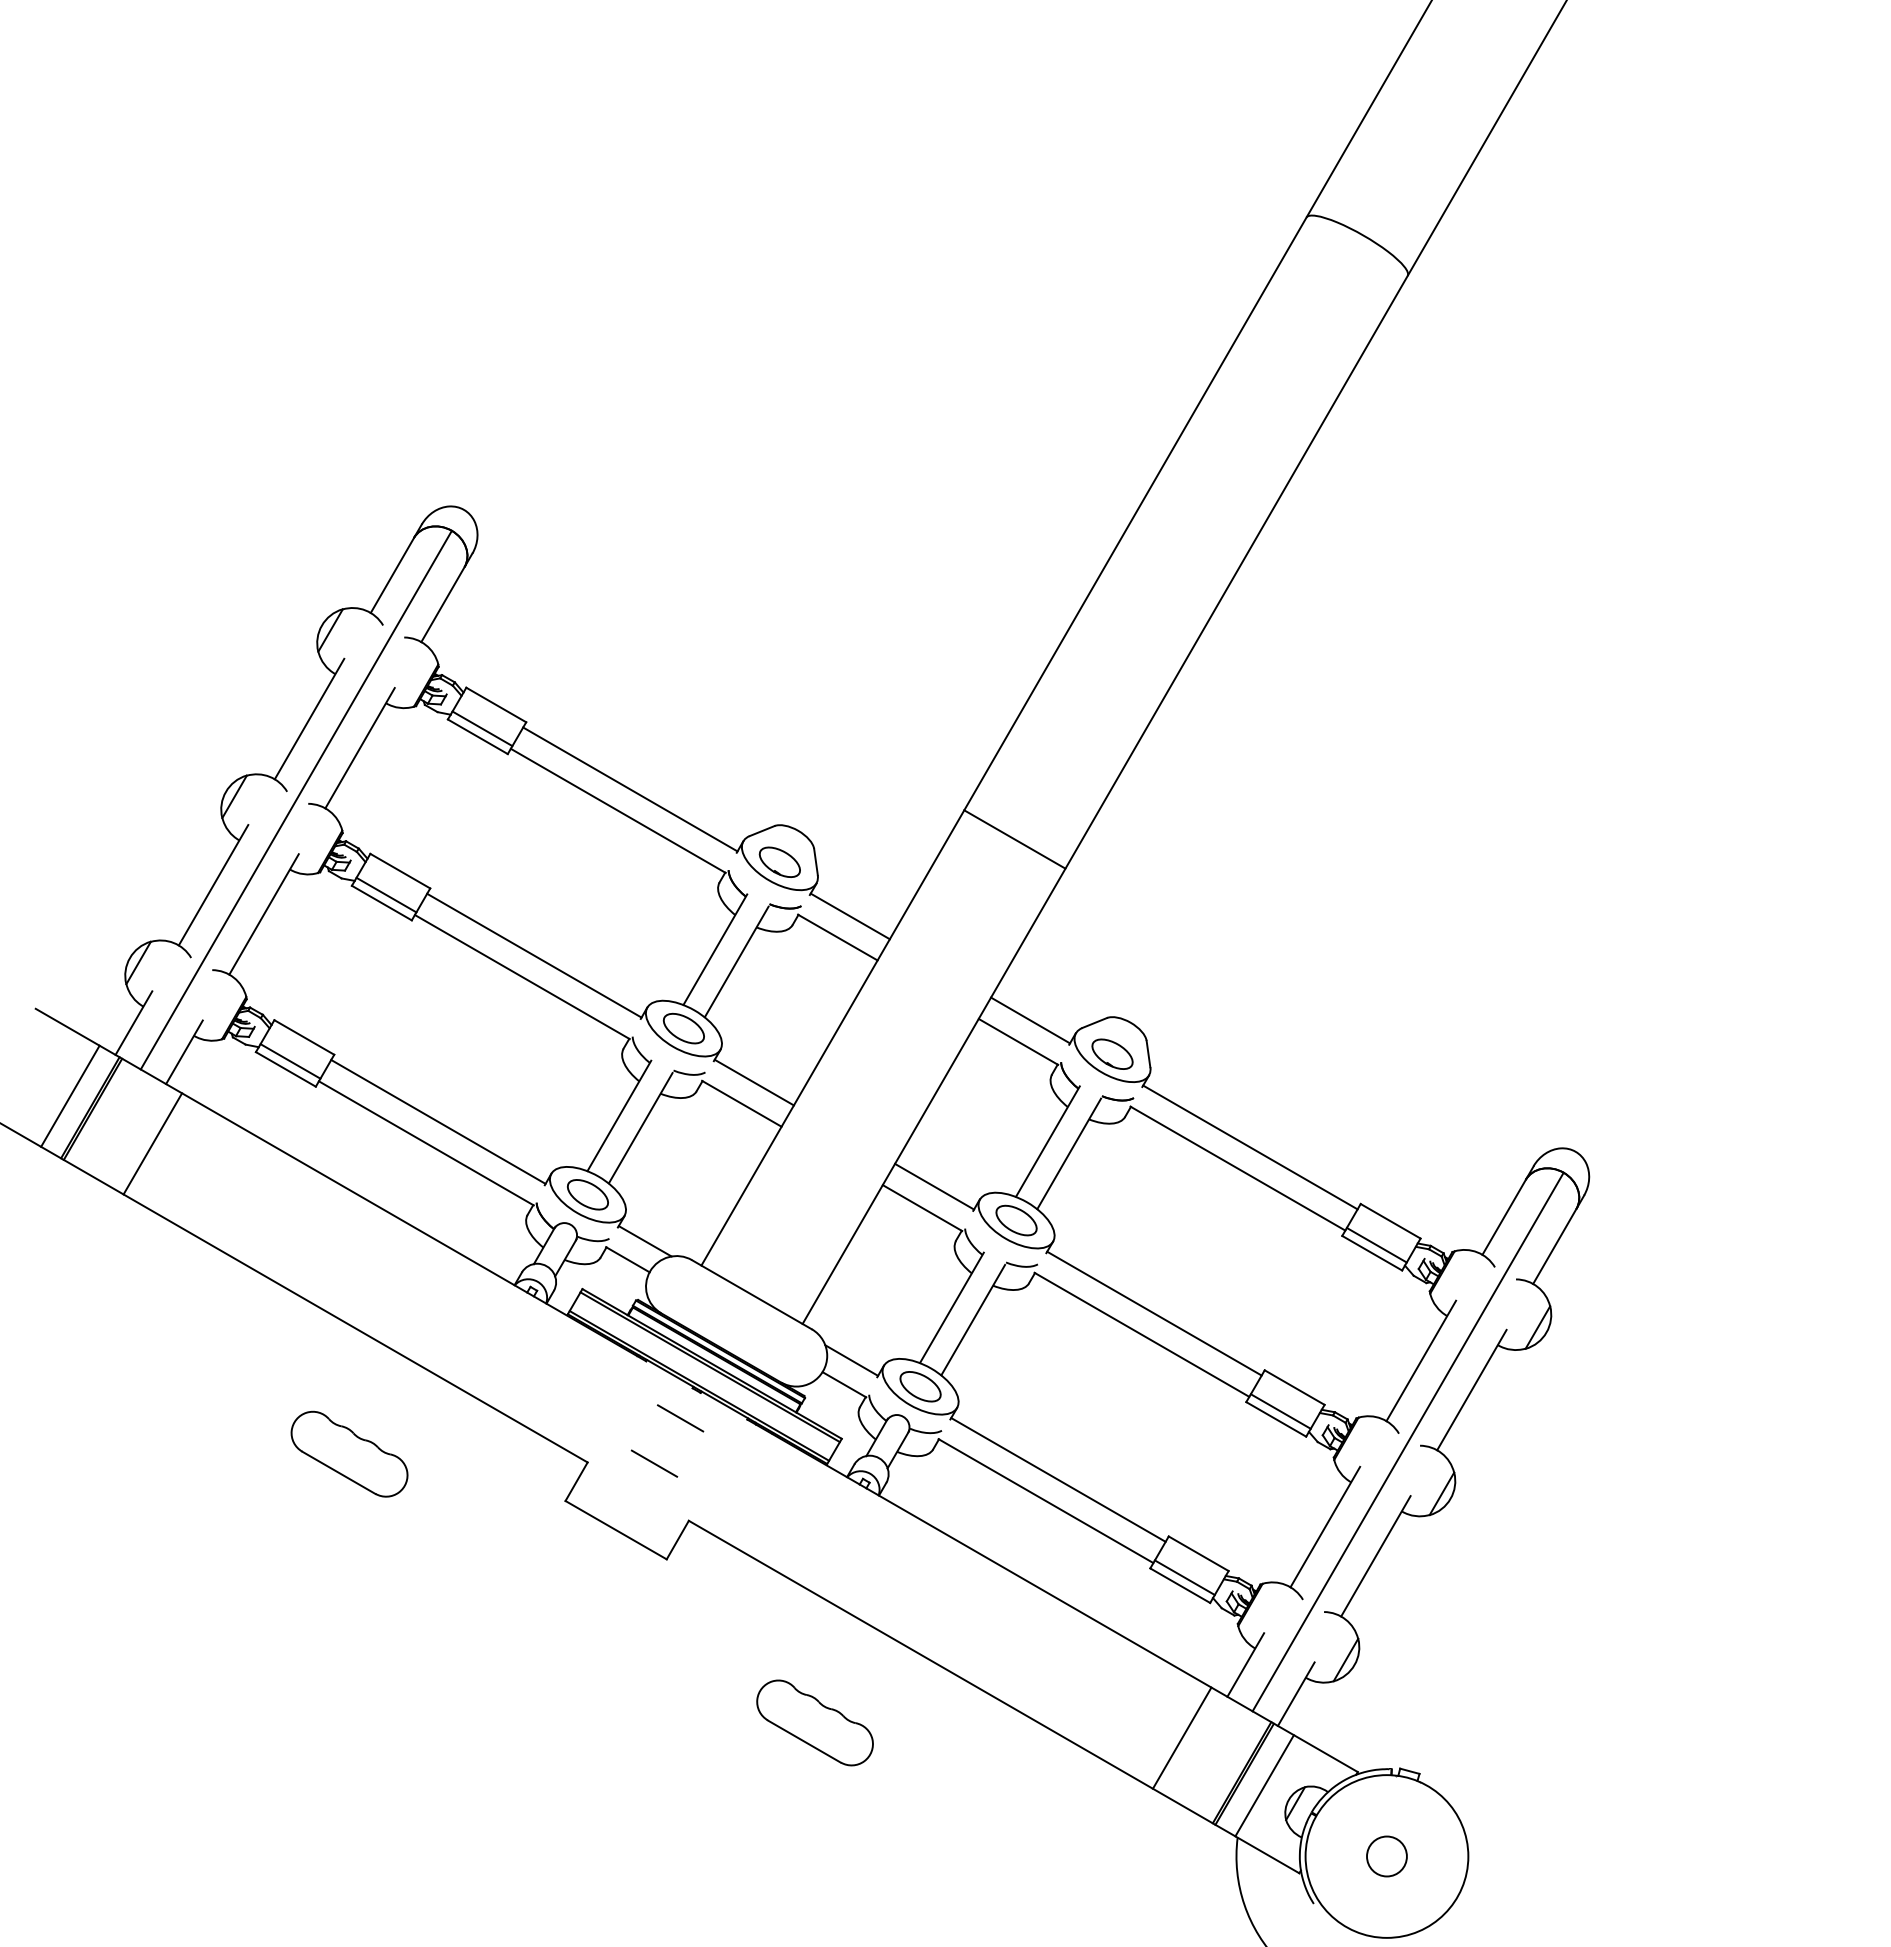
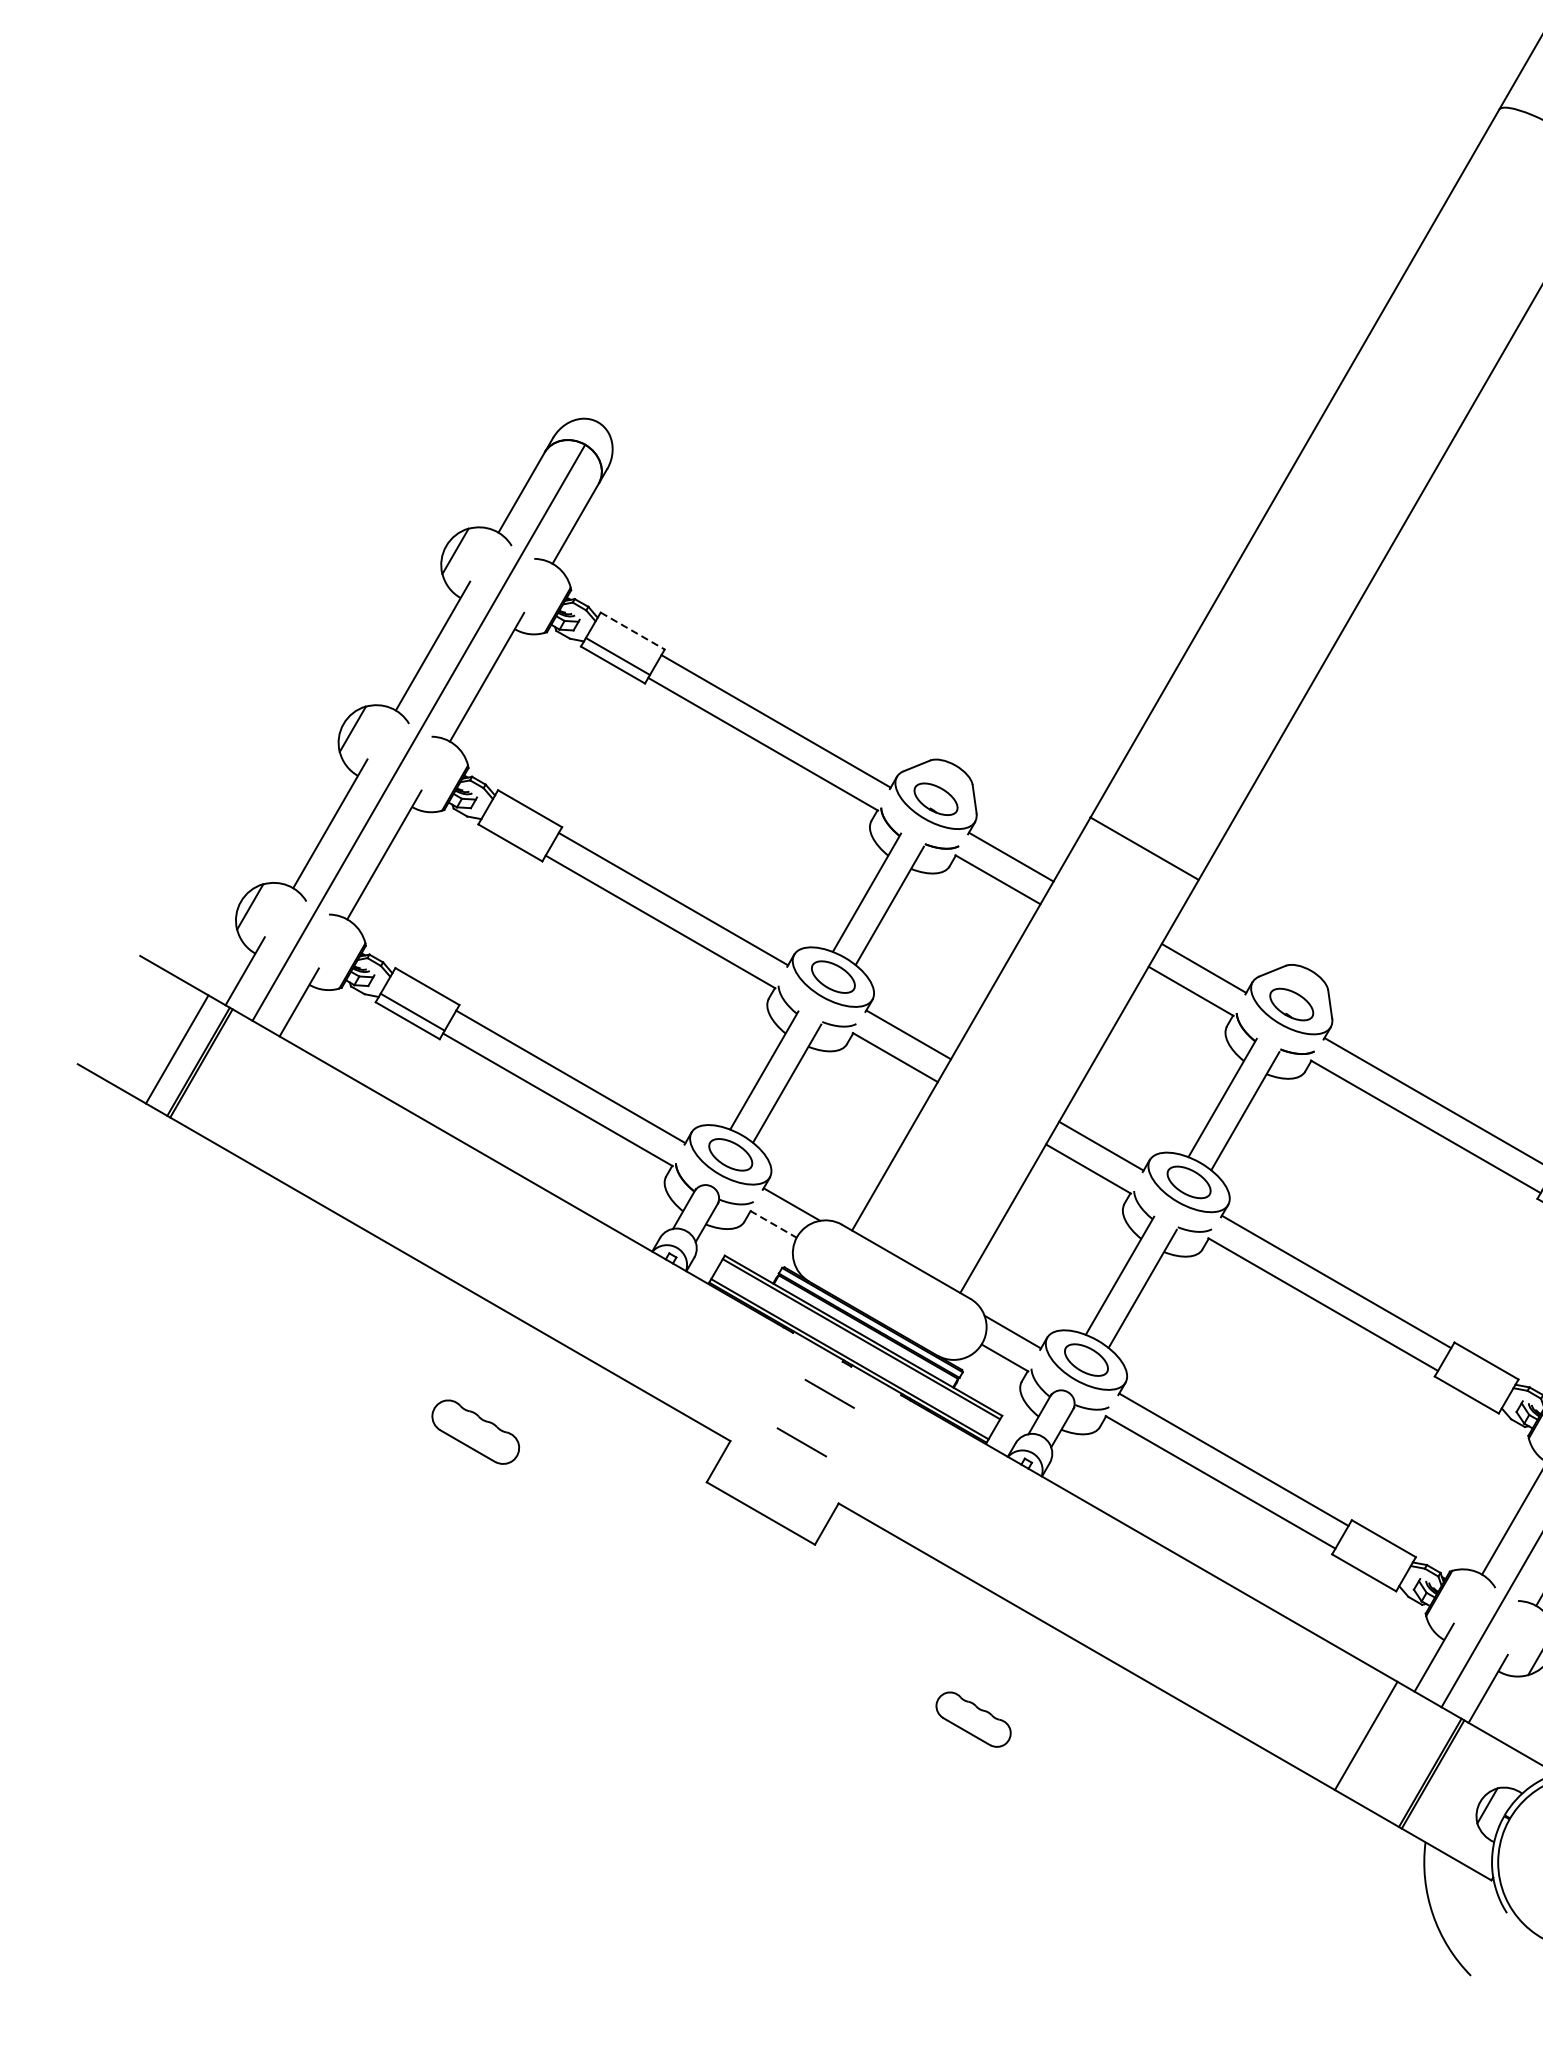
line: (496, 705) -> (632, 631), solid -> dashed
line: (1014, 839) -> (1144, 848), moved
line: (386, 894) -> (515, 833), removed
line: (152, 1143) -> (265, 1099), removed
line: (628, 1260) -> (774, 1225), solid -> dashed
line: (1280, 1411) -> (1471, 1386), removed
part: (349, 1453) -> (475, 1431), size x0.7
line: (1184, 1577) -> (1368, 1564), removed
part: (814, 1722) -> (973, 1719), size x0.6
line: (1264, 1785) -> (1454, 1786), removed

